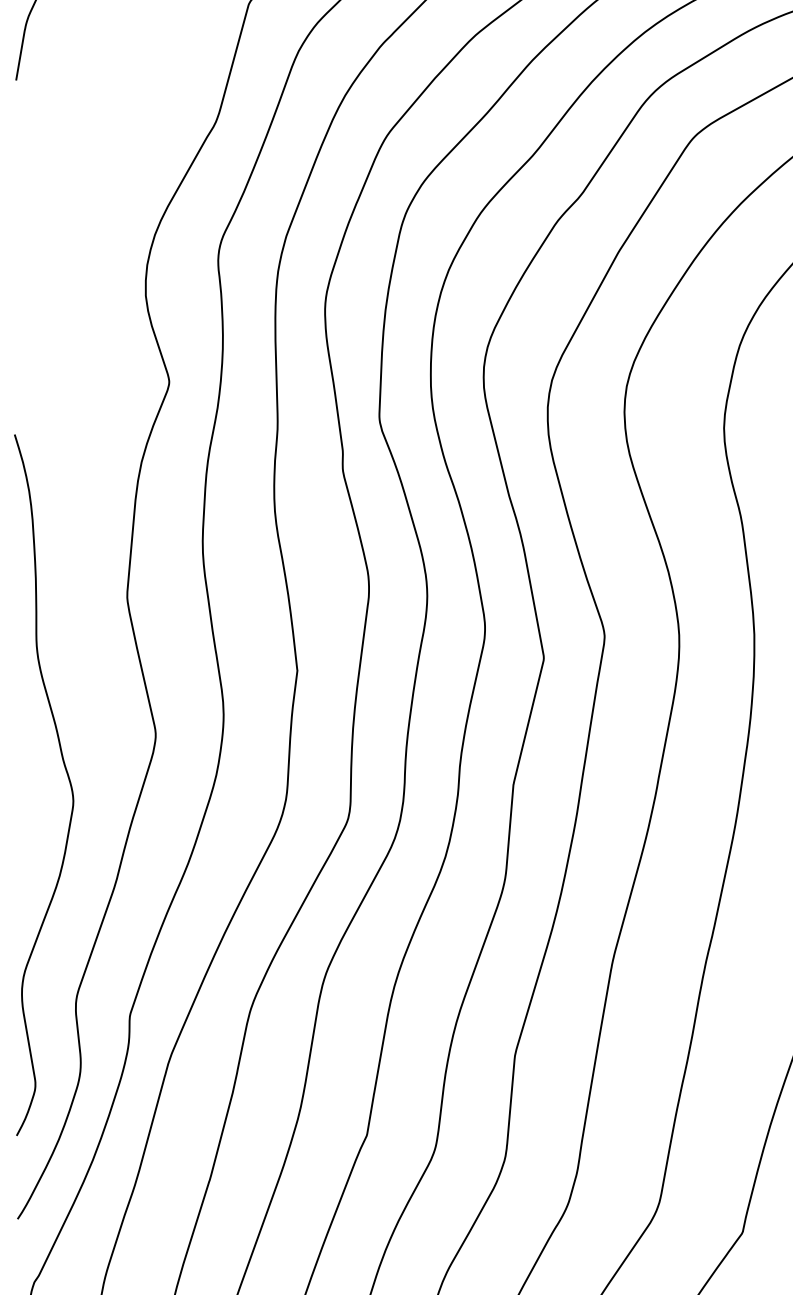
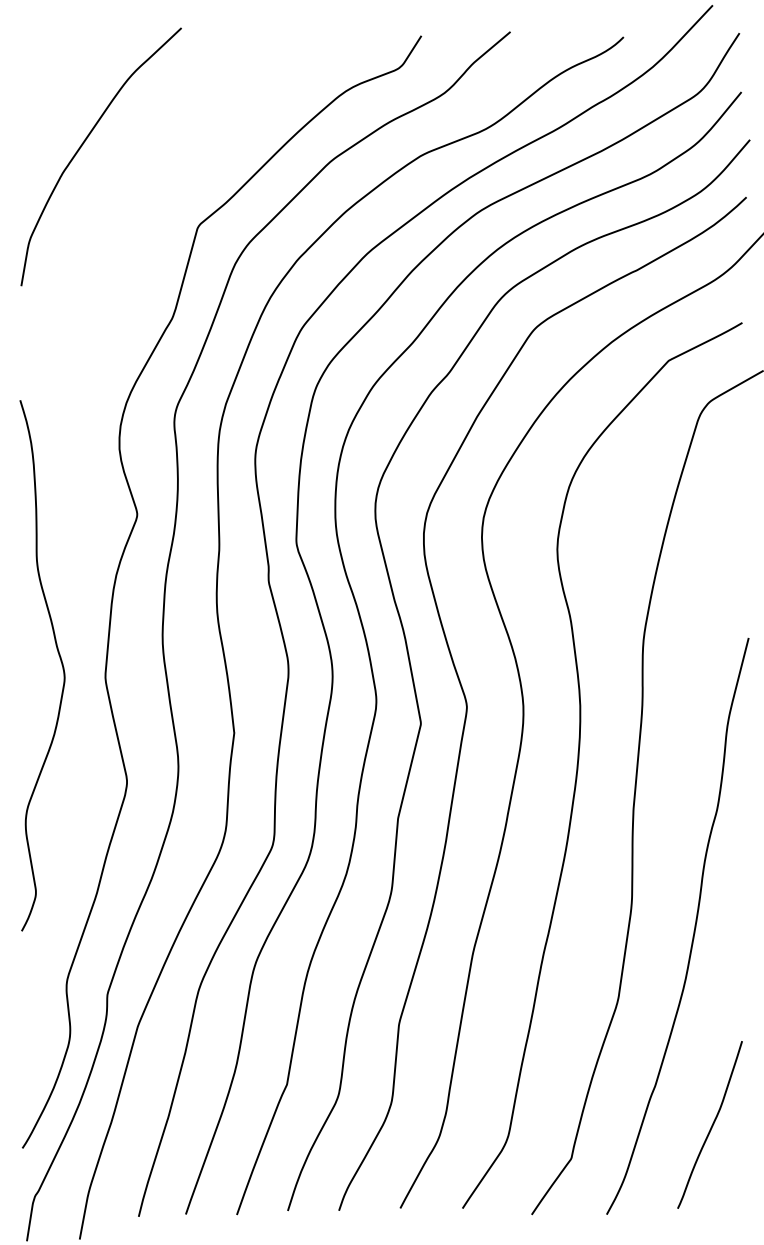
curve: (66, 775) -> (59, 658), moved

